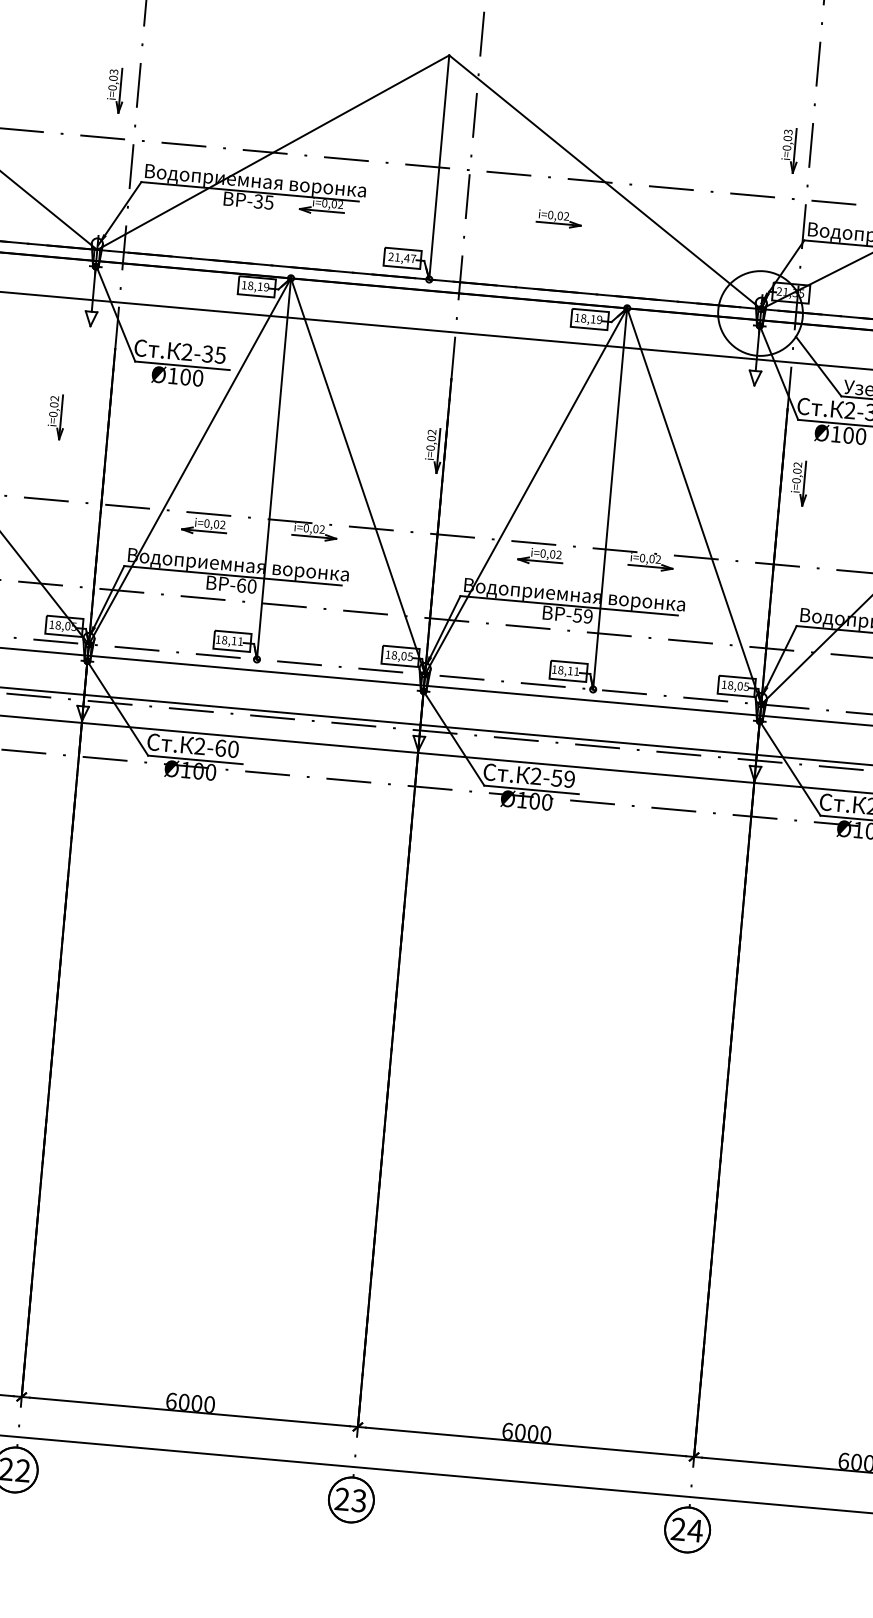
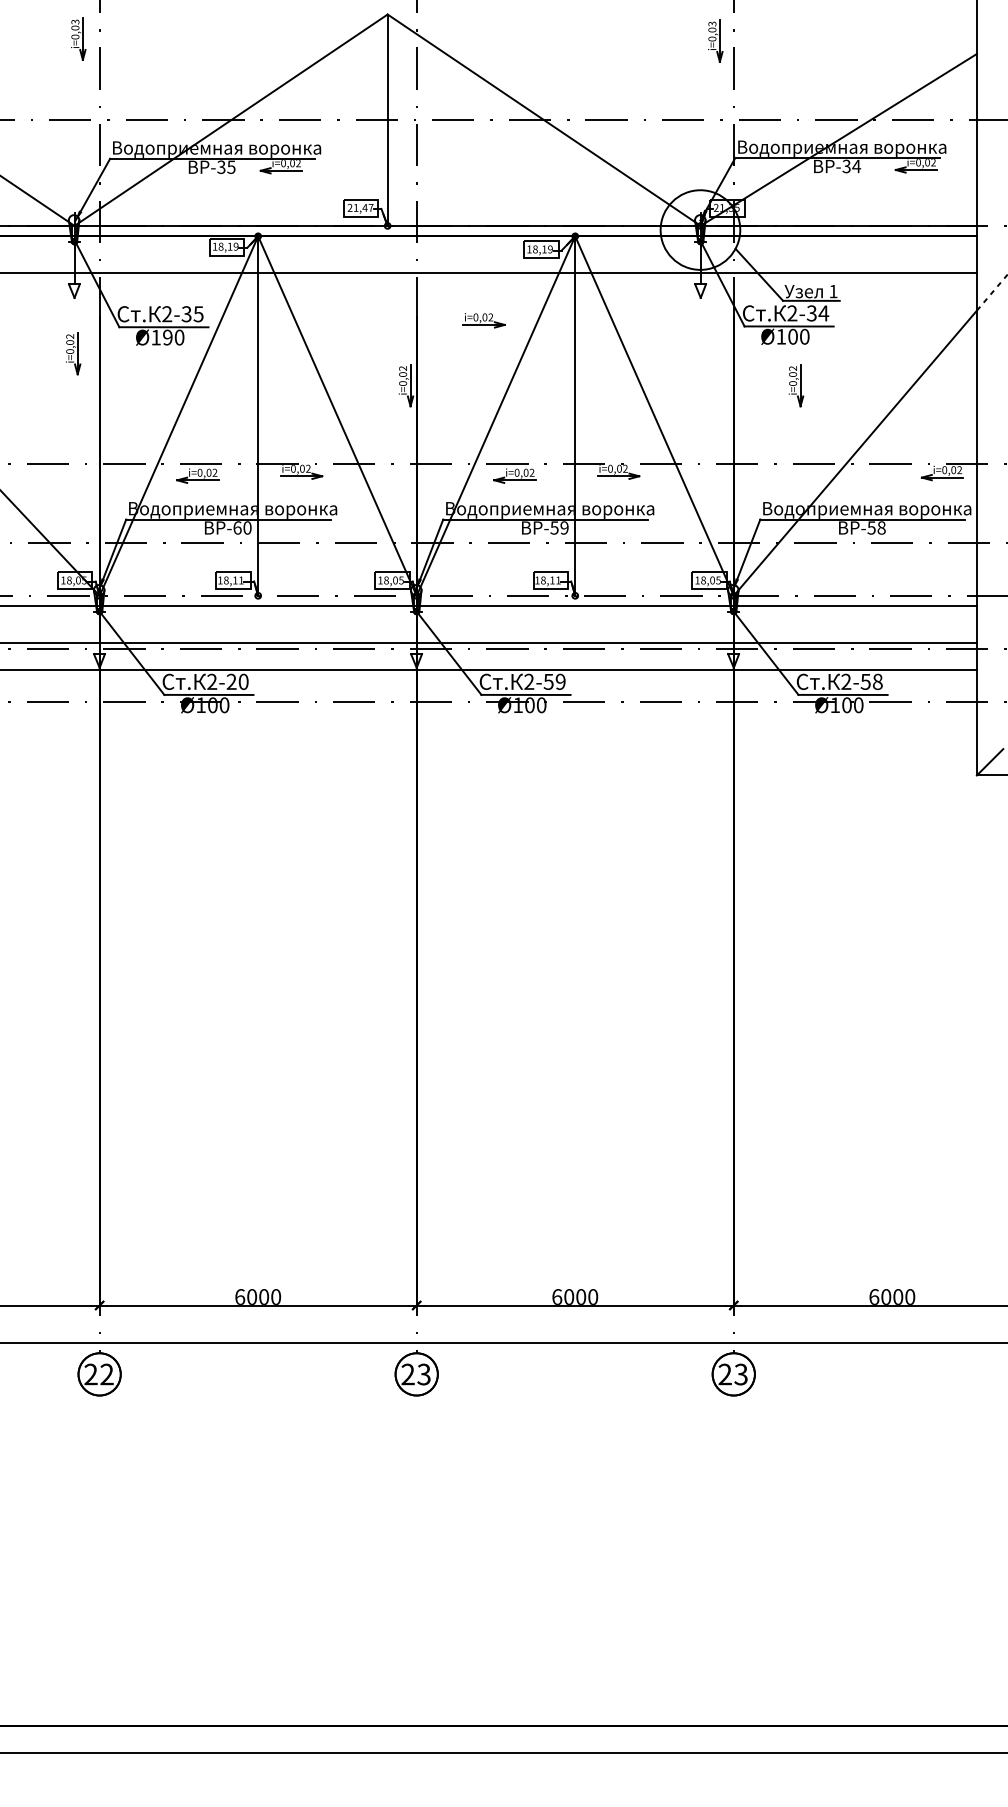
part: (115, 89) -> (78, 38), moved
part: (790, 149) -> (715, 40), moved
part: (558, 219) -> (483, 320), moved
text: (185, 376) -> (167, 337), Ø100 -> Ø190
part: (56, 416) -> (73, 353), moved
part: (799, 483) -> (796, 385), moved
text: (220, 747) -> (231, 681), 2-60 -> 2-20
text: (694, 1530) -> (740, 1374), 24 -> 23

